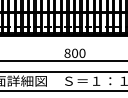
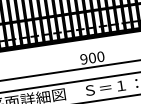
text: (67, 53) -> (83, 59), 800 -> 900

